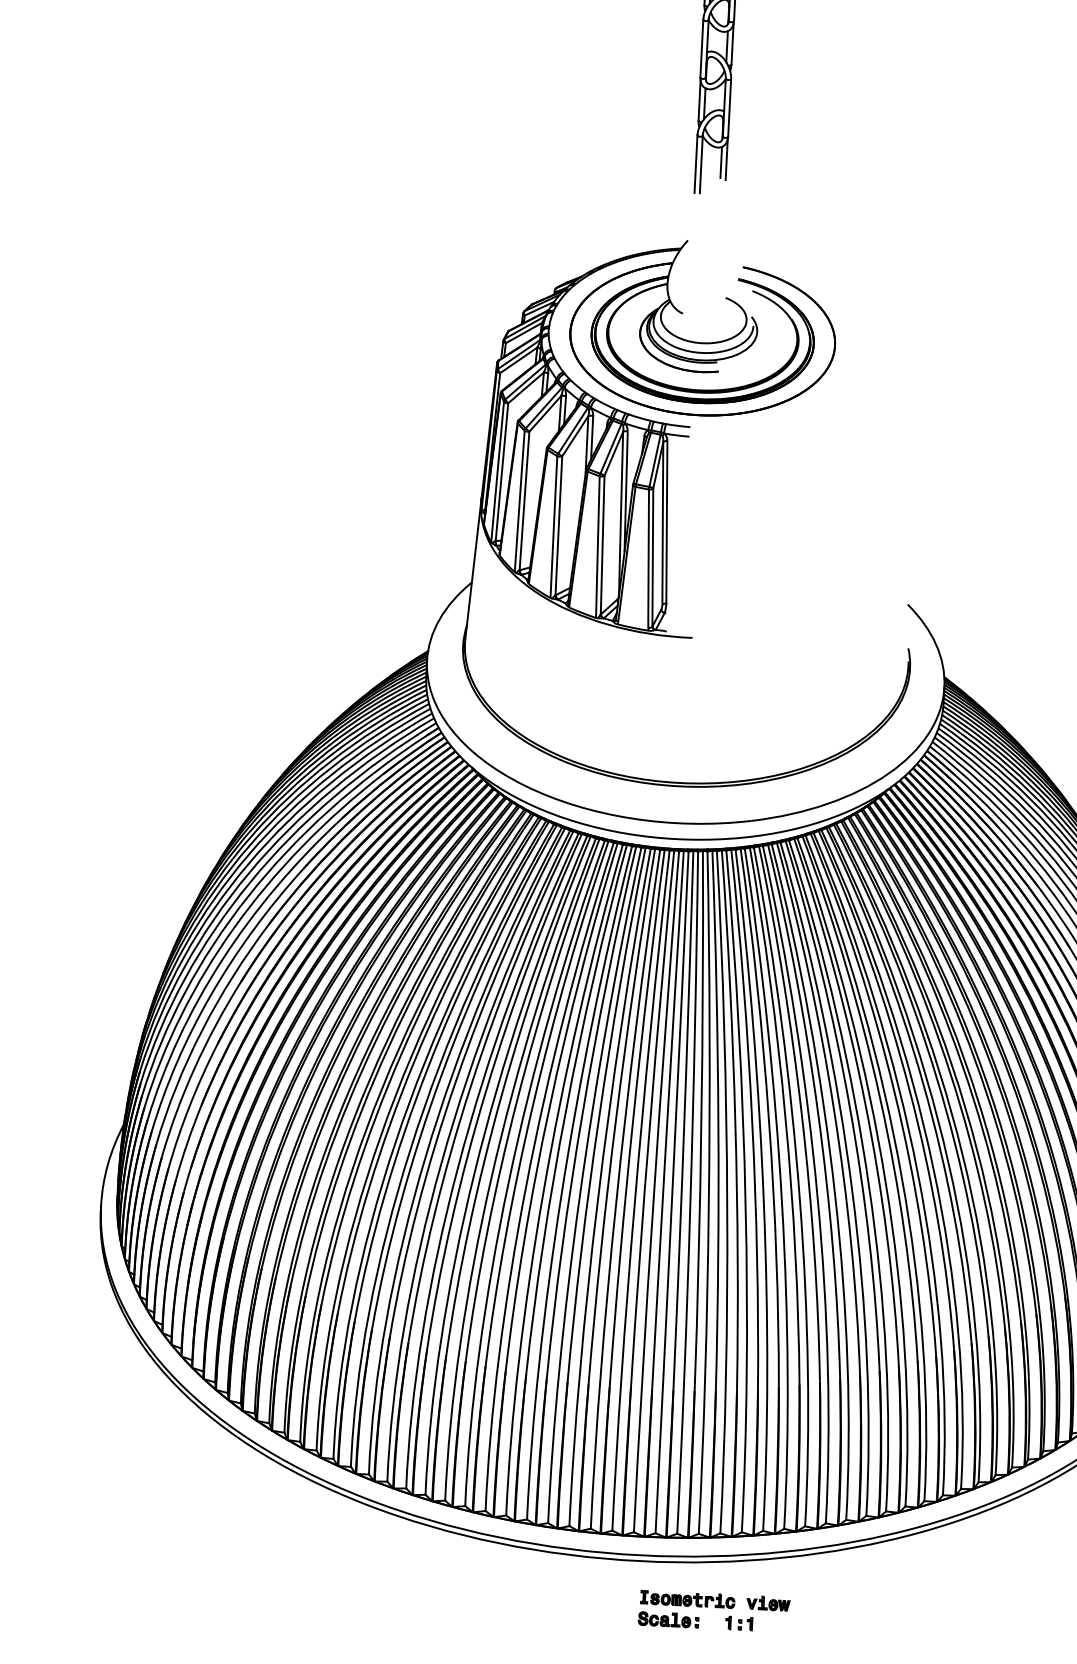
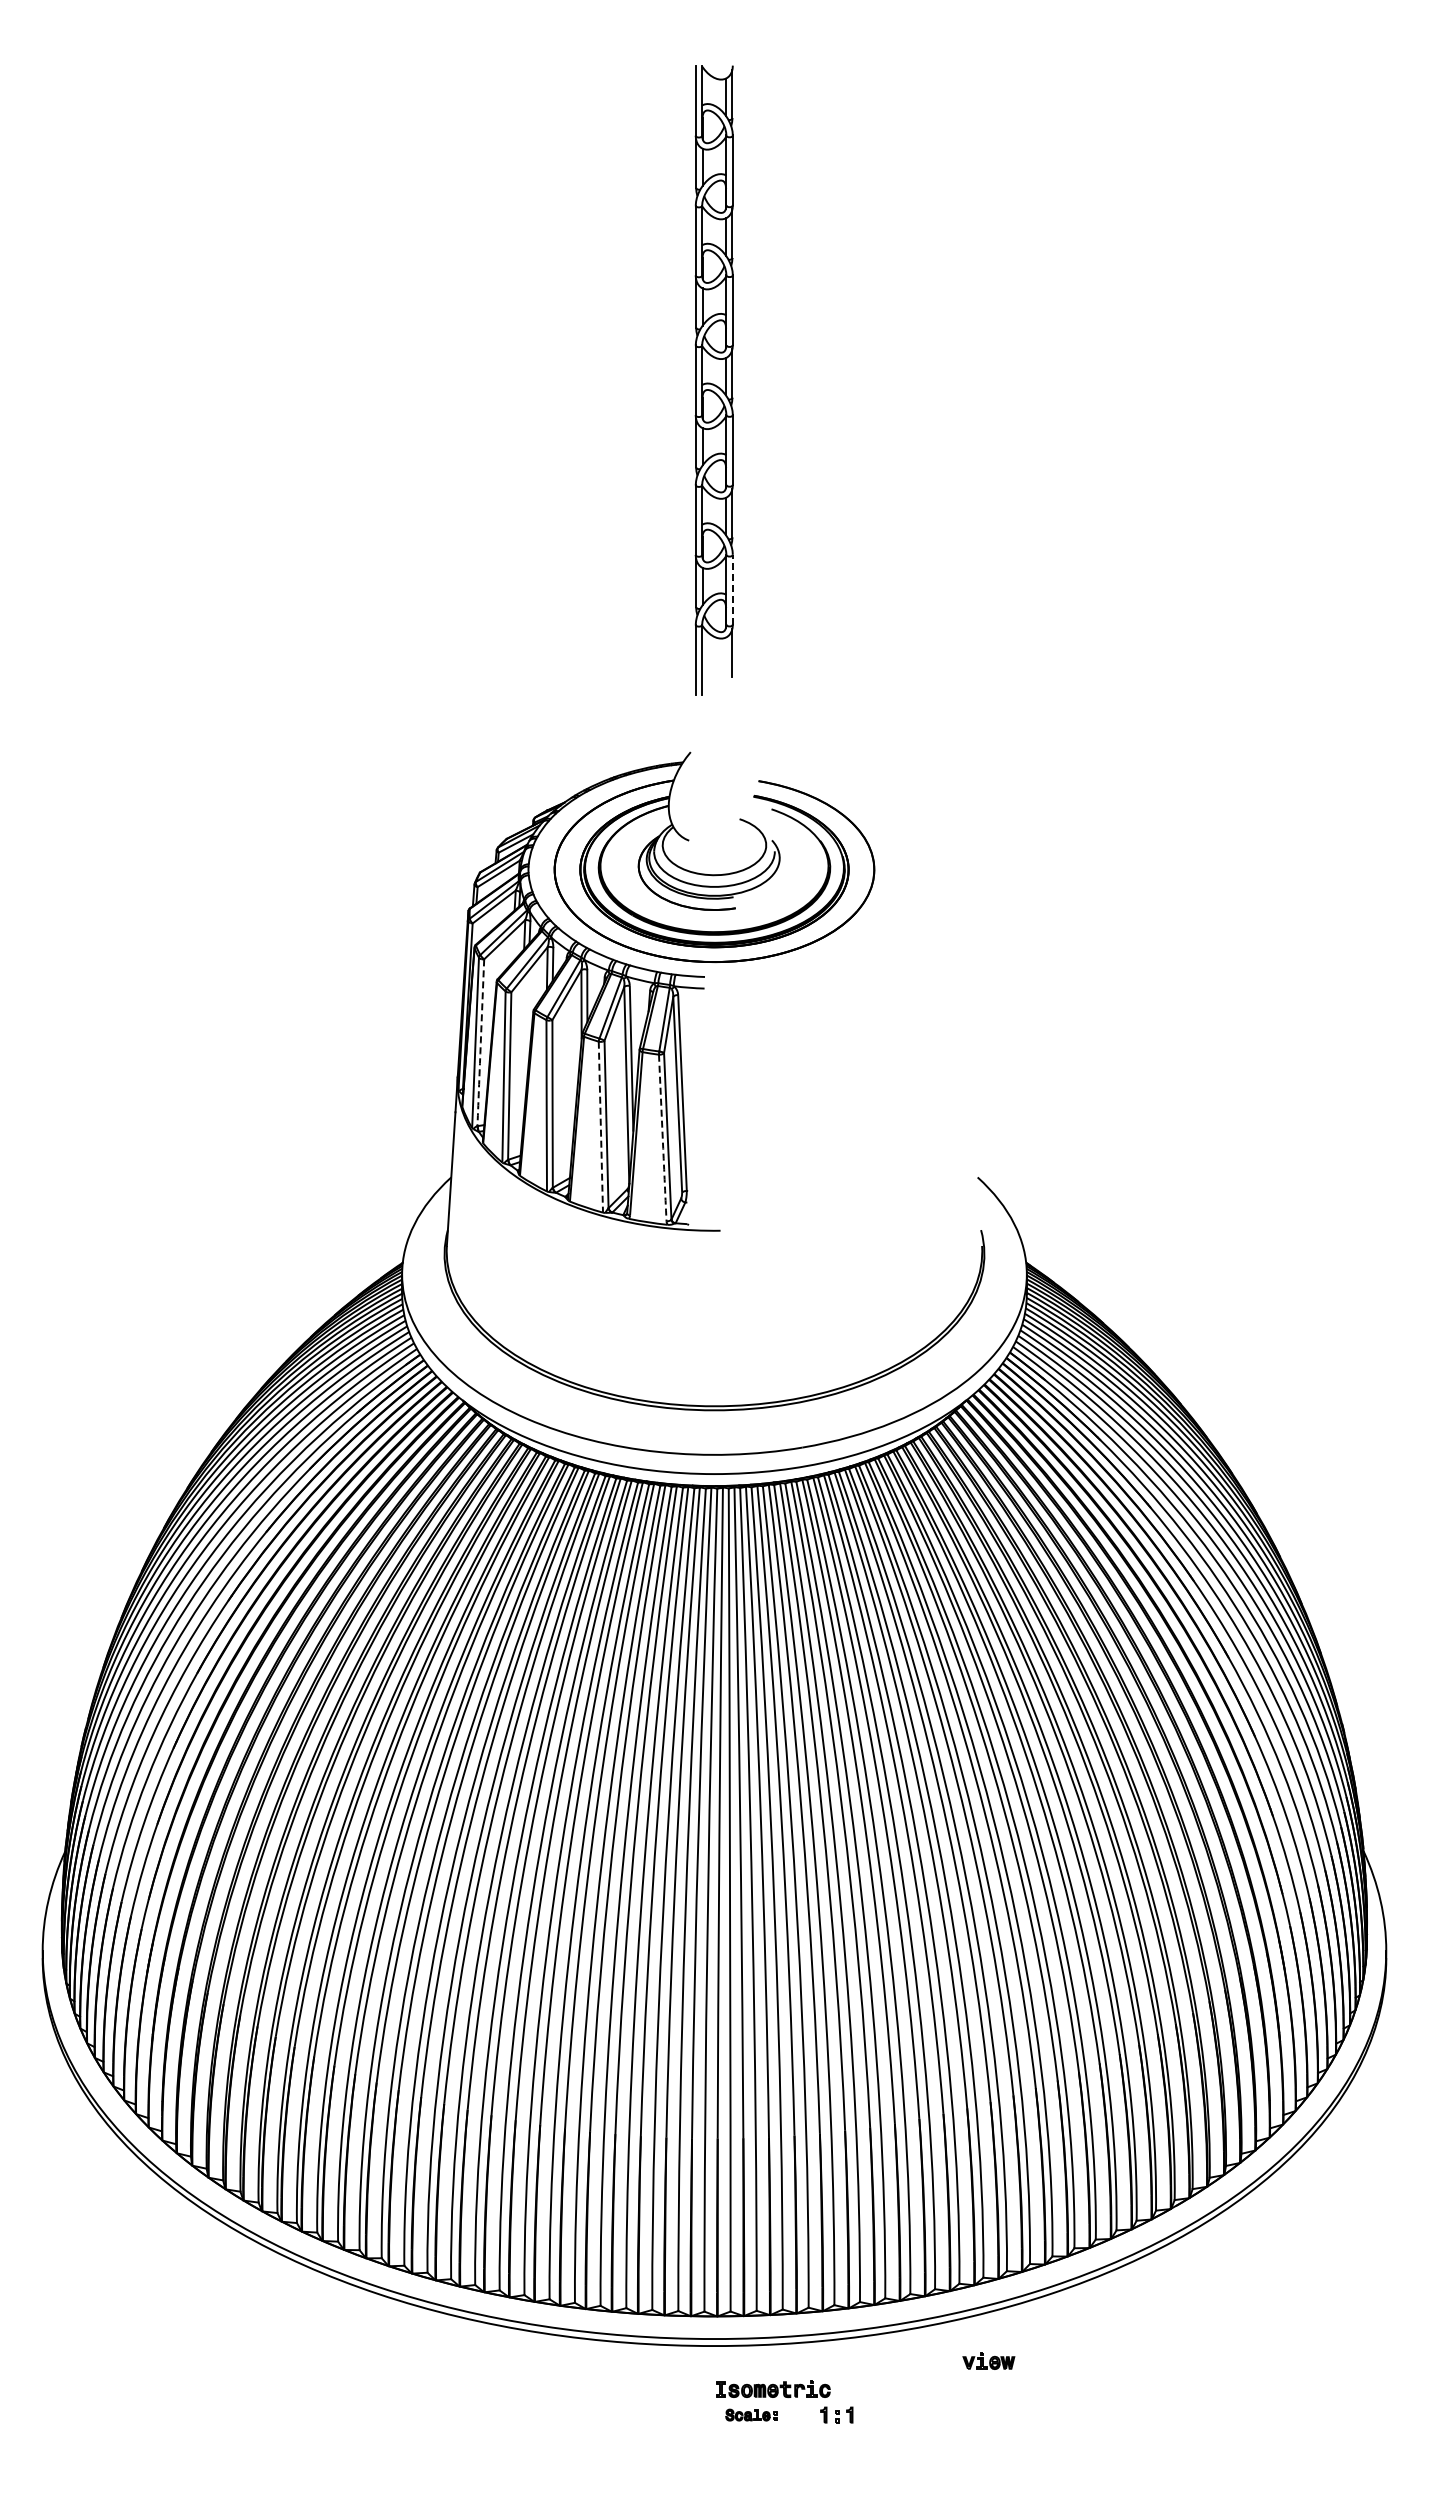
line: (729, 107) -> (732, 589), solid -> dashed
line: (721, 161) -> (726, 655), removed
arc: (501, 471) -> (480, 1042), solid -> dashed
arc: (597, 547) -> (600, 1127), solid -> dashed
arc: (648, 559) -> (662, 1138), solid -> dashed
part: (768, 1602) -> (988, 2360), moved
part: (667, 1619) -> (750, 2414), size x0.7

